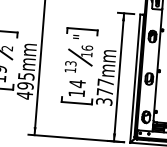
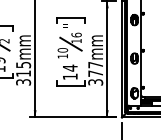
text: (70, 63) -> (62, 50), 13 -> 10
text: (25, 90) -> (23, 77), 495mm -> 315mm

